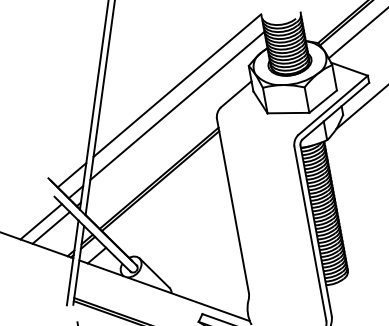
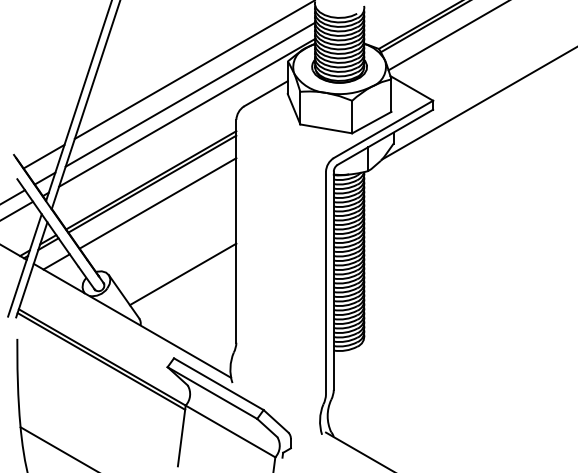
line: (176, 120) -> (186, 112), added
line: (167, 195) -> (157, 203), added
line: (197, 247) -> (182, 274), added

